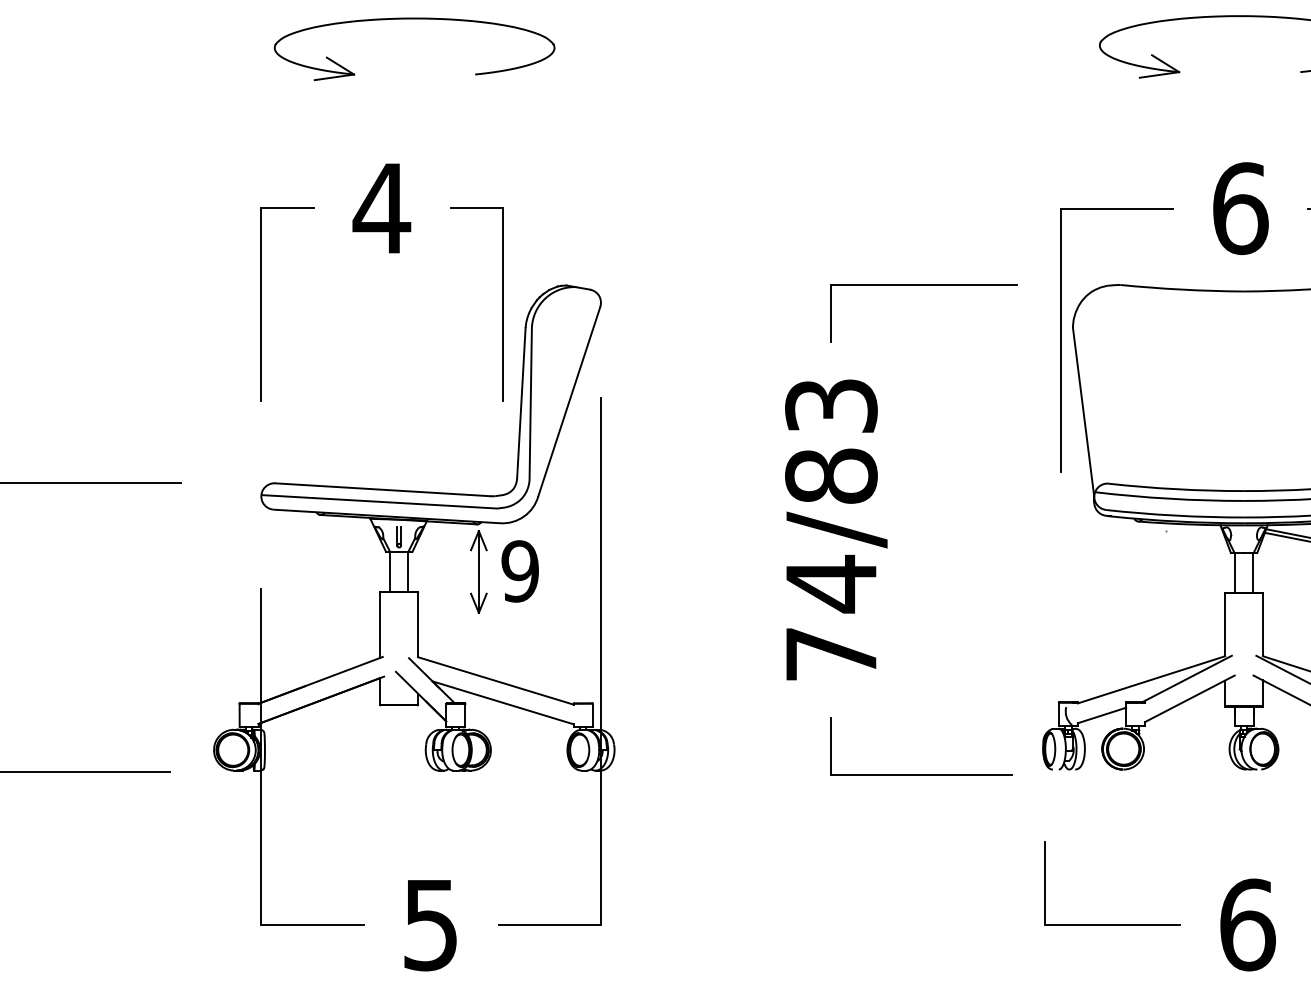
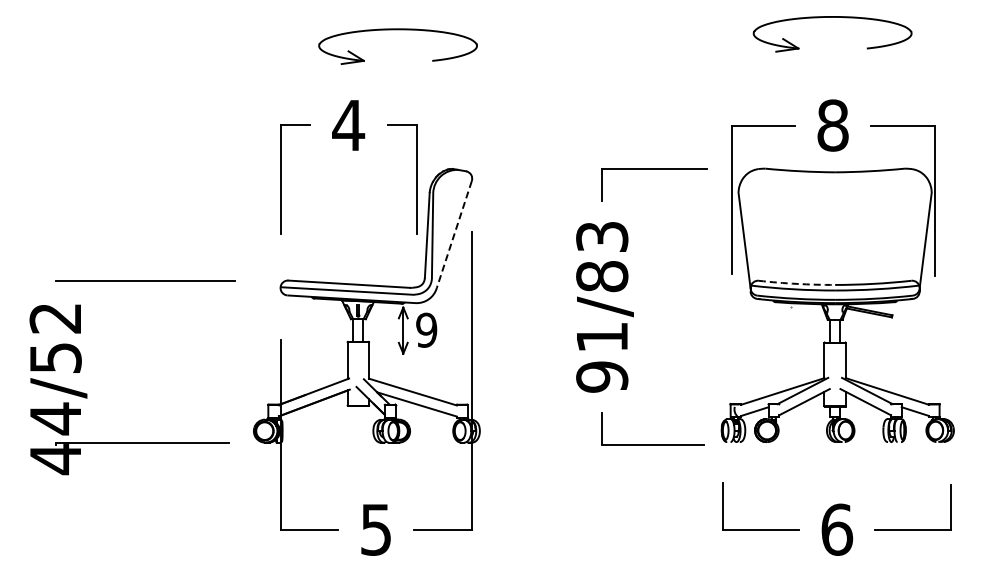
part: (413, 20) -> (397, 30), moved
text: (1241, 208) -> (833, 125), 6 -> 8
line: (569, 403) -> (454, 235), solid -> dashed
arc: (1175, 488) -> (796, 283), solid -> dashed
text: (831, 617) -> (602, 356), 74/83 -> 91/83

